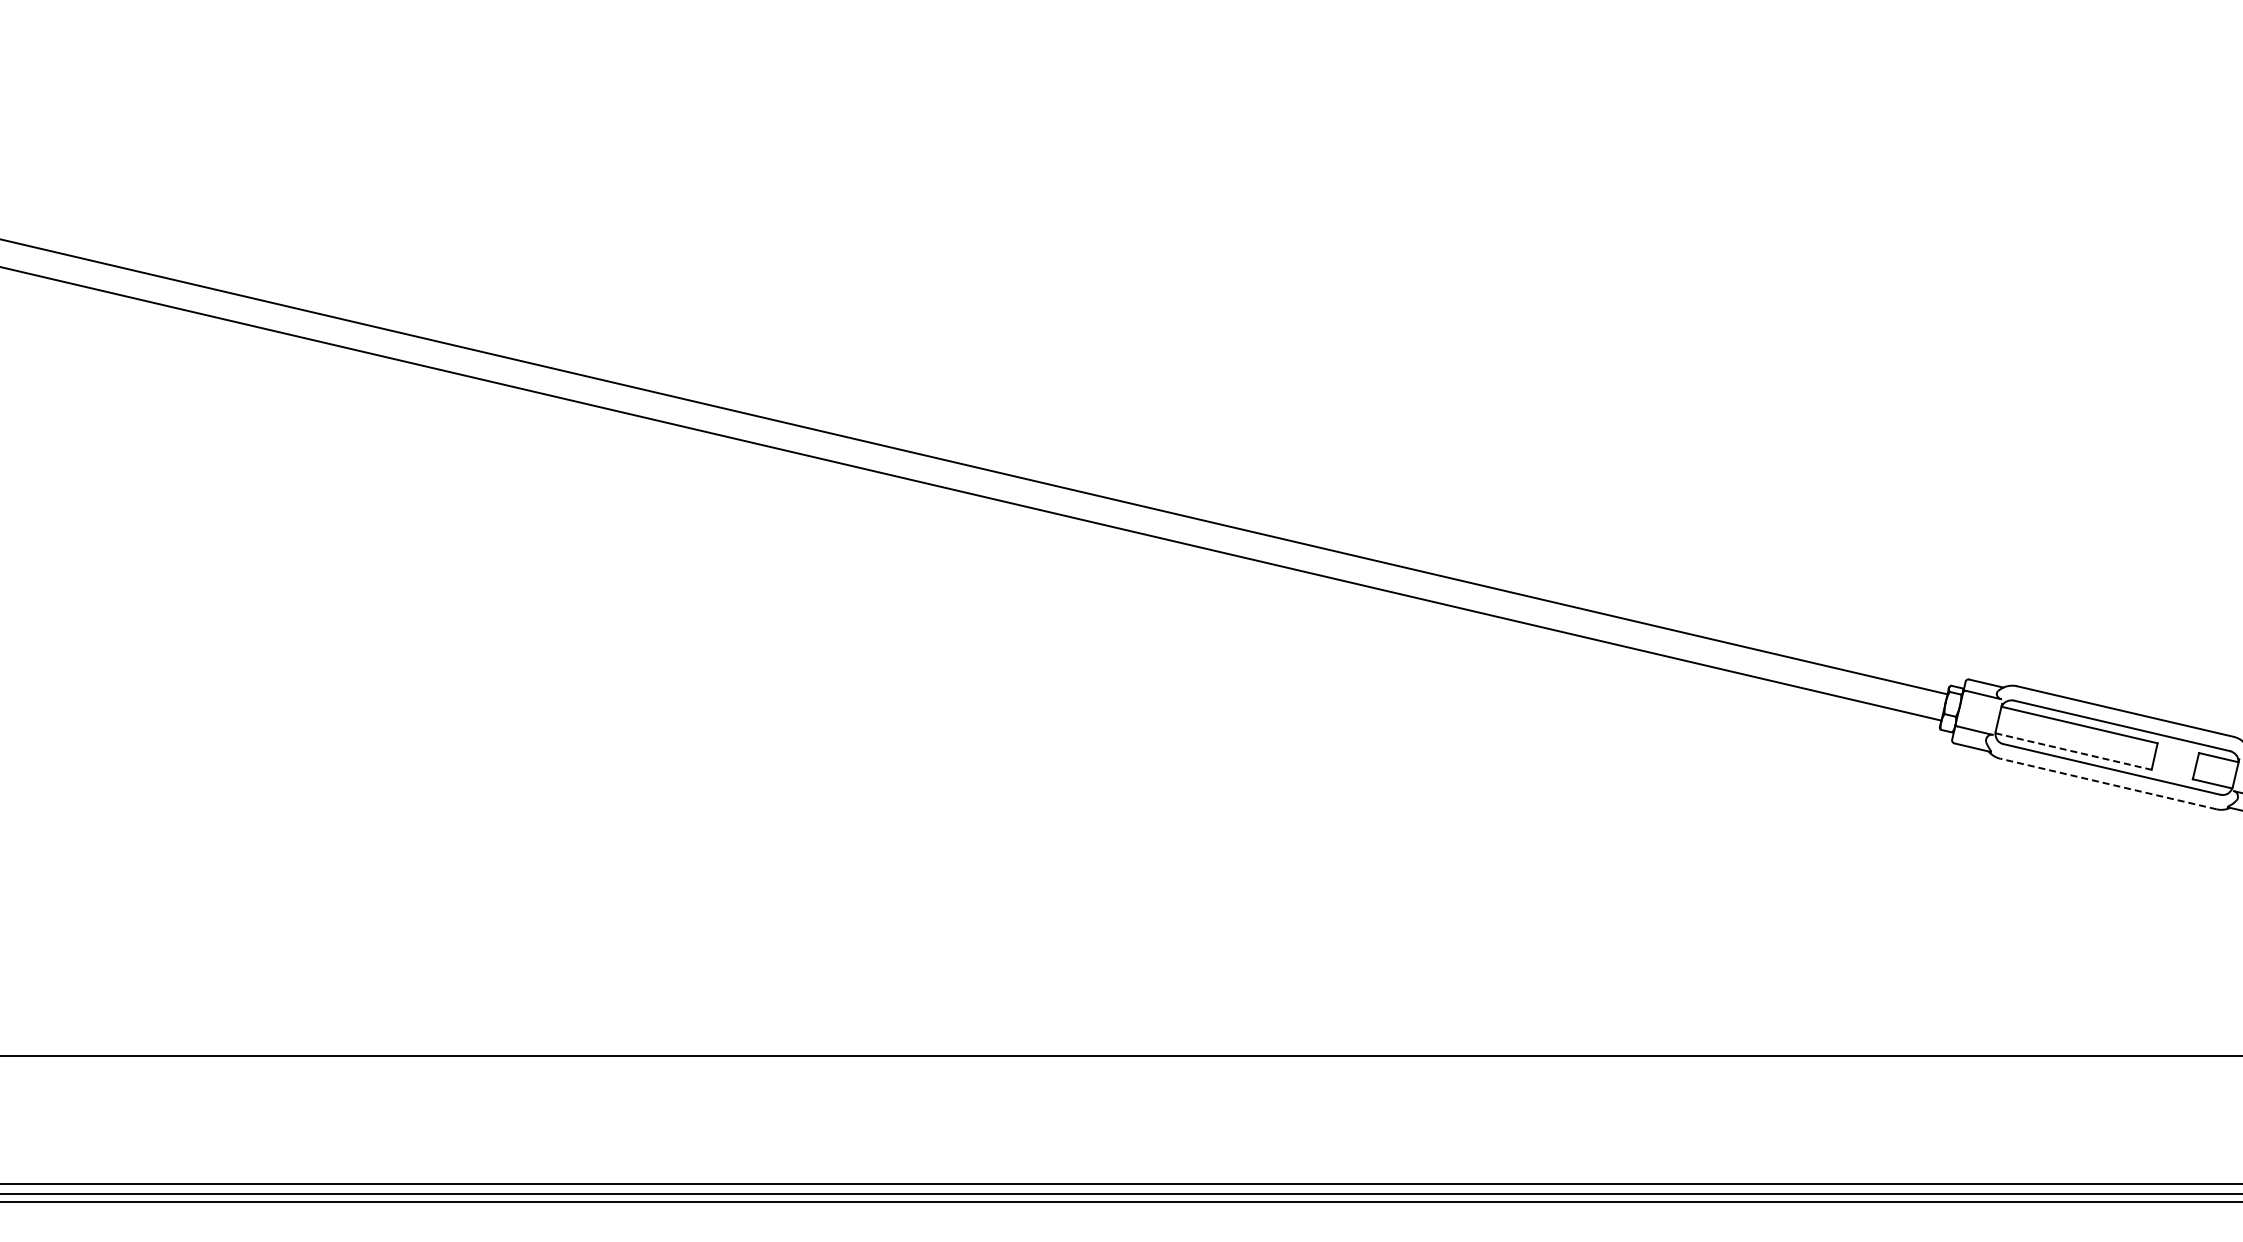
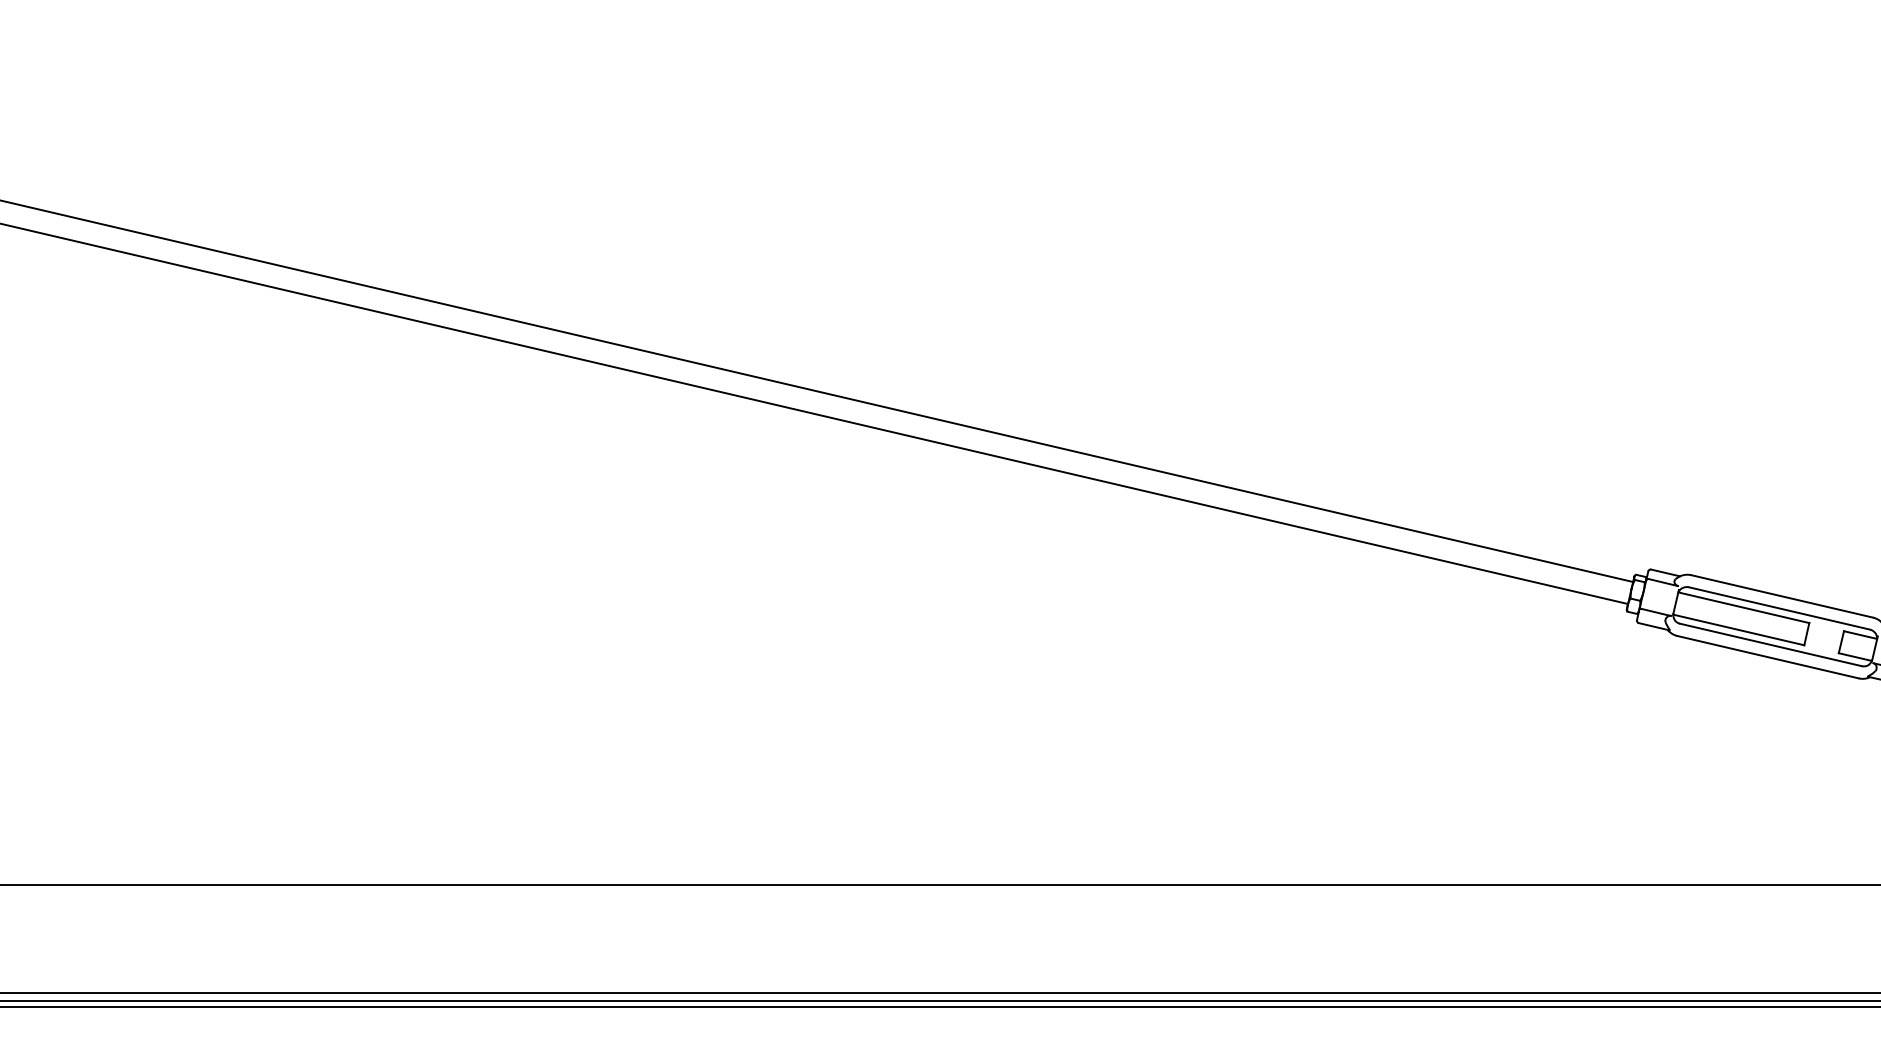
line: (2074, 751) -> (1739, 629), dashed -> solid
line: (2107, 783) -> (1767, 656), dashed -> solid

